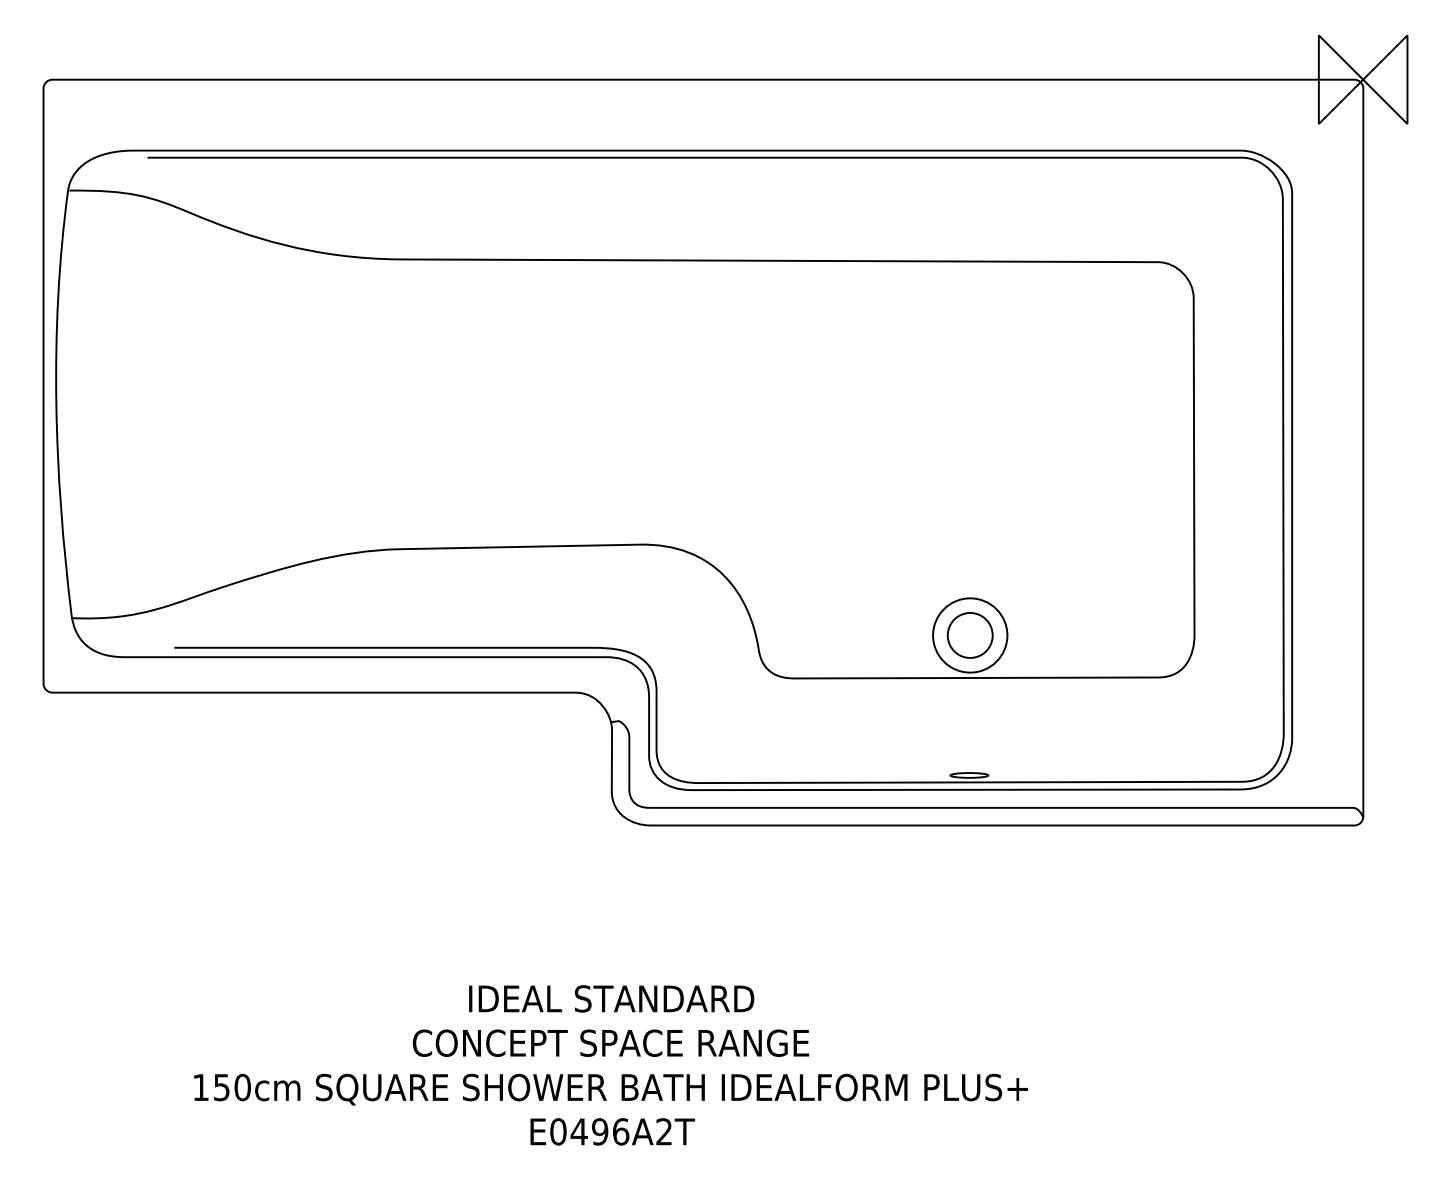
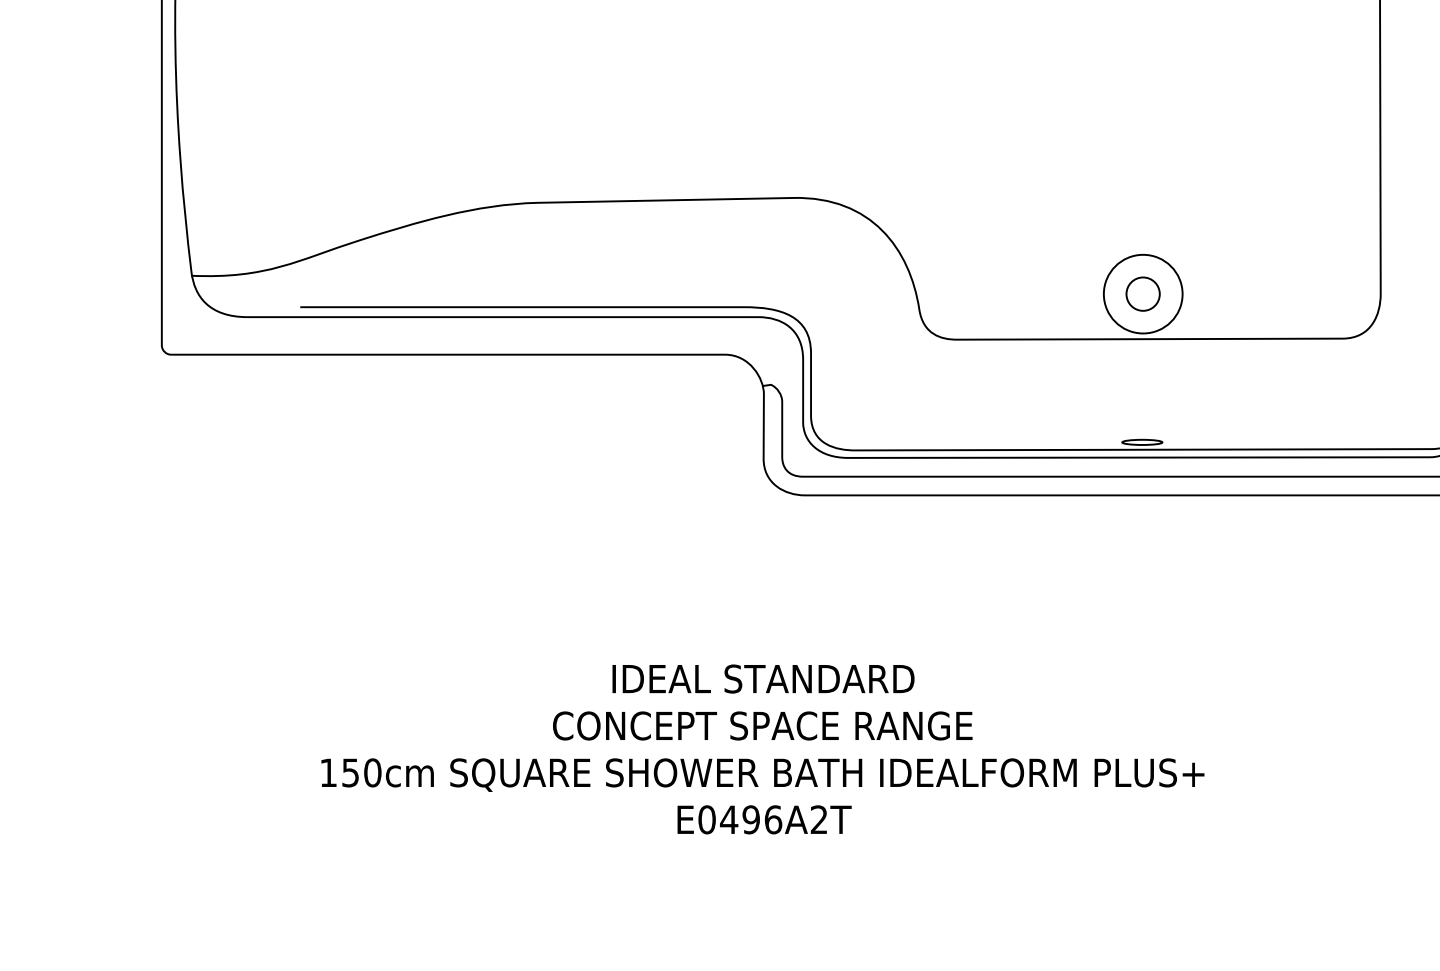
part: (969, 635) -> (1142, 294), size x0.7

